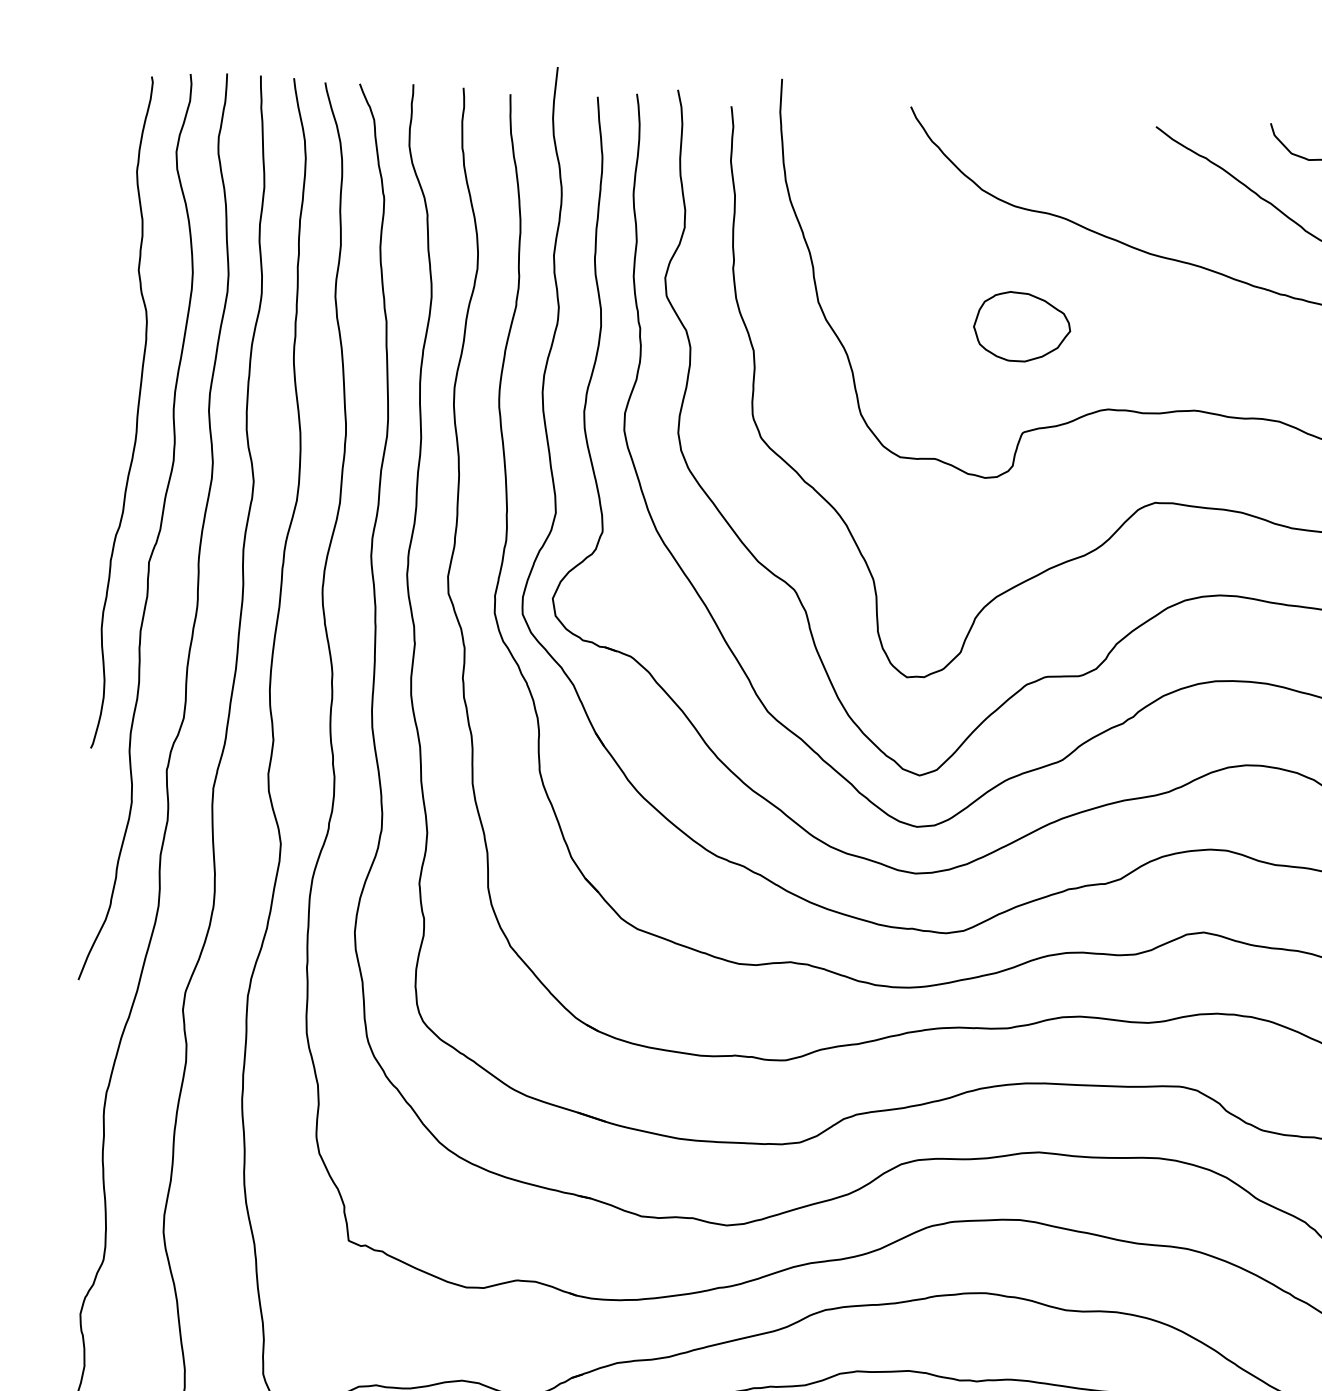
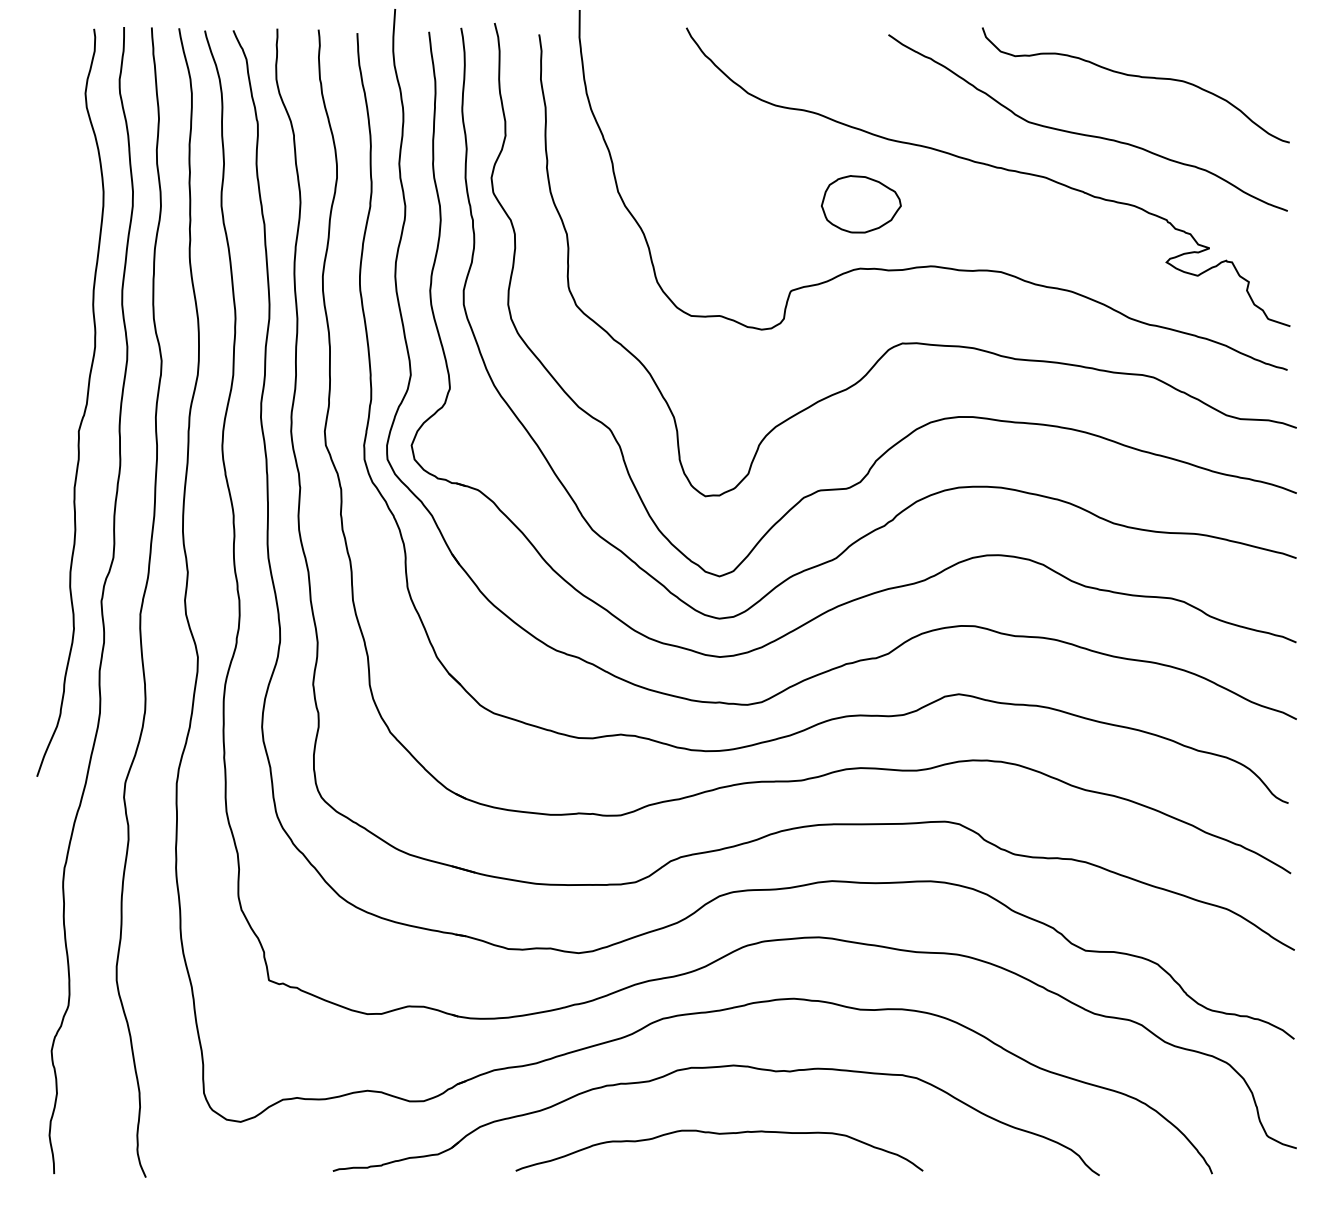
part: (1022, 327) -> (861, 204), moved
curve: (136, 414) -> (62, 310), removed

